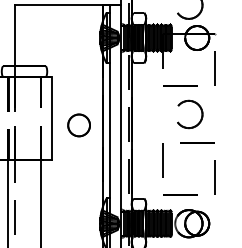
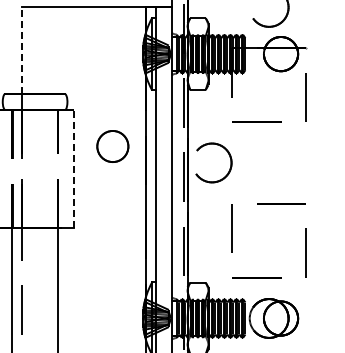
line: (14, 35) -> (21, 50), solid -> dashed
part: (199, 107) -> (227, 153), moved
line: (51, 118) -> (73, 168), solid -> dashed
circle: (78, 125) -> (112, 146), moved

